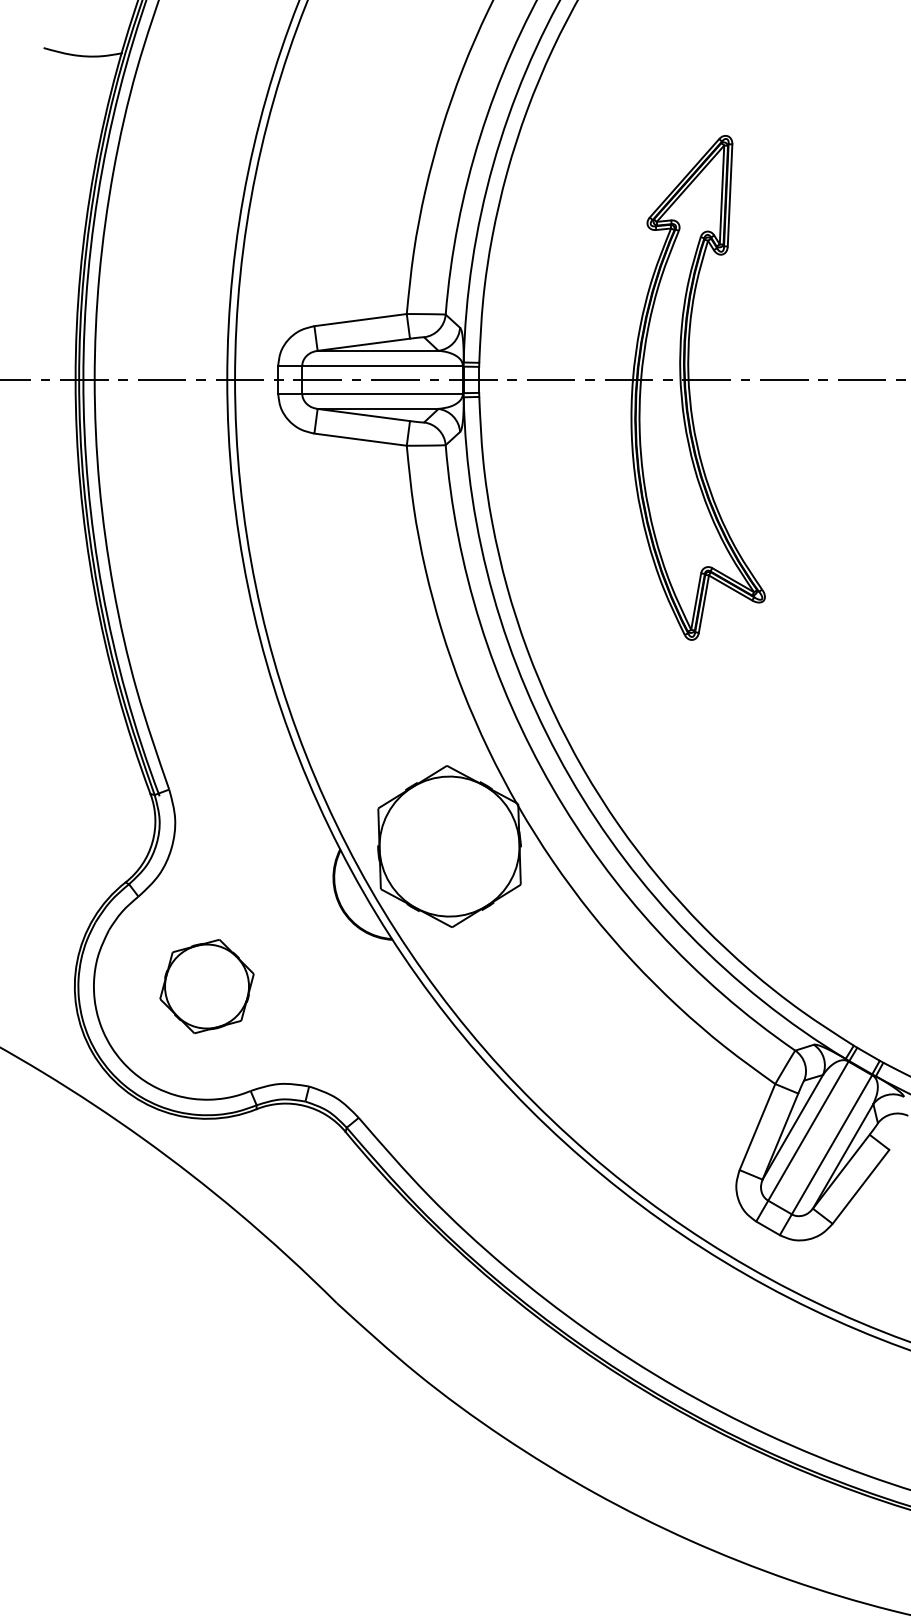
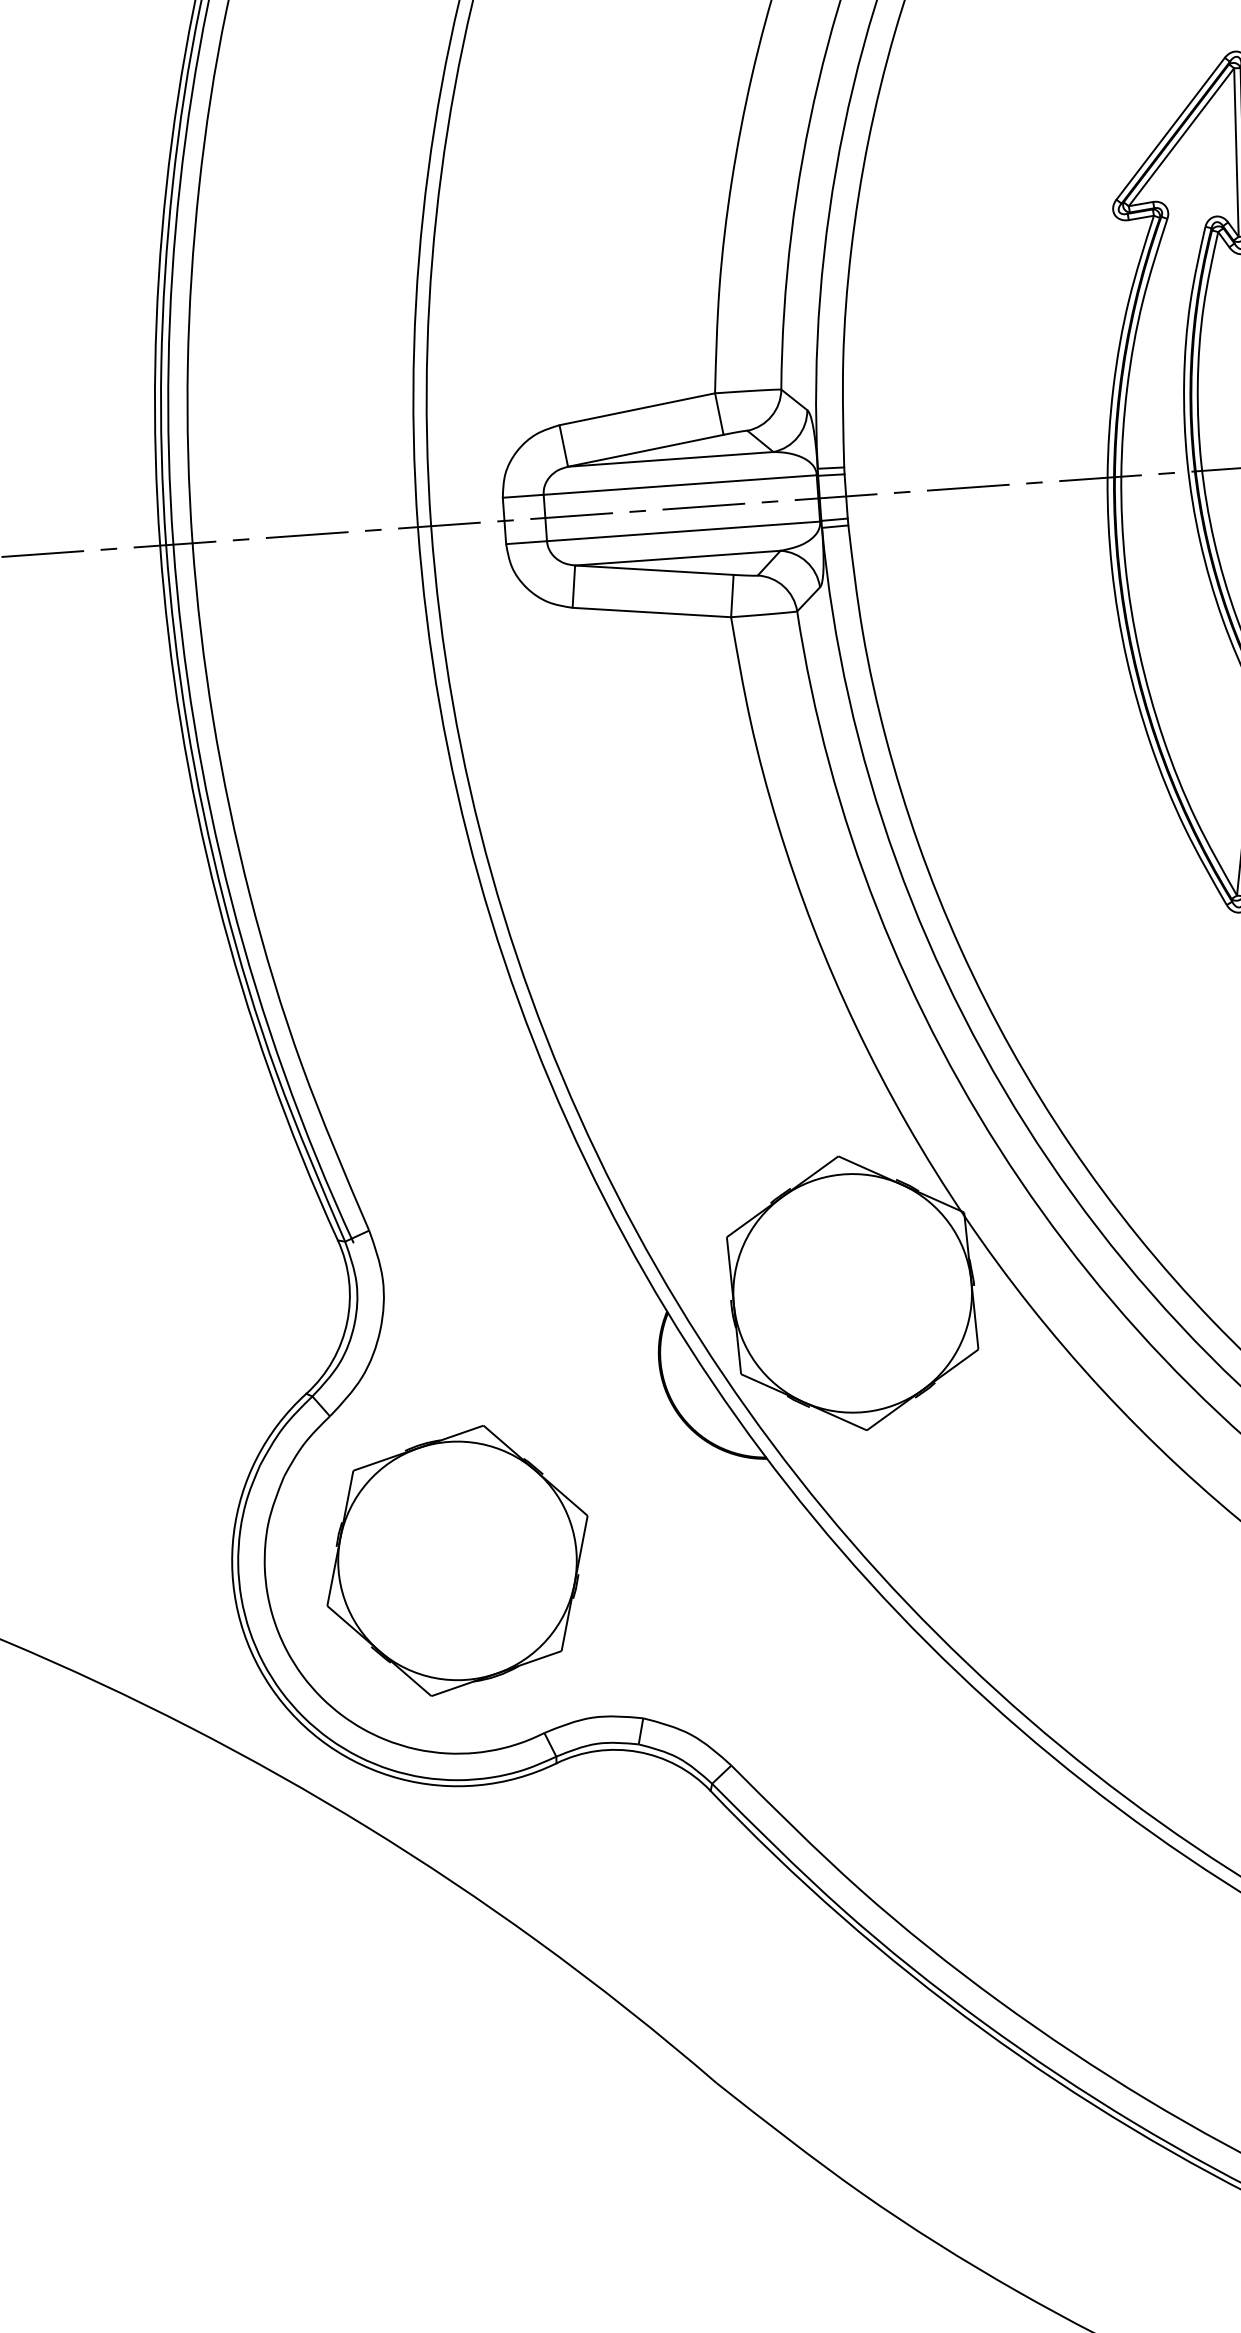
part: (206, 986) -> (456, 1560), size x1.67

